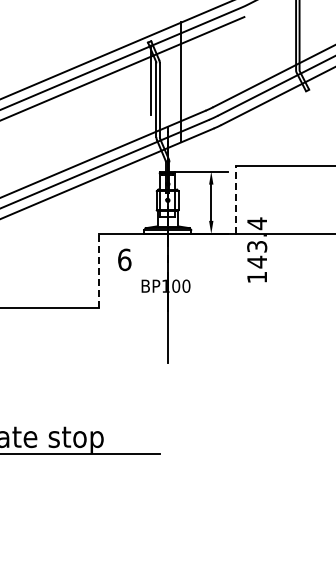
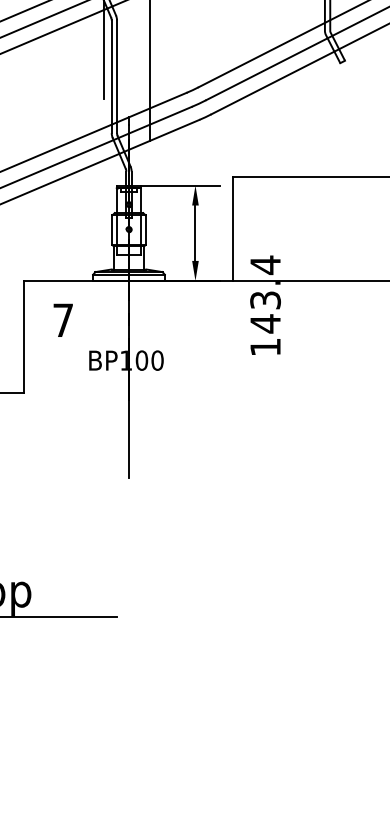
line: (236, 200) -> (233, 229), dashed -> solid
text: (124, 259) -> (63, 319), 6 -> 7
line: (98, 270) -> (23, 336), dashed -> solid

